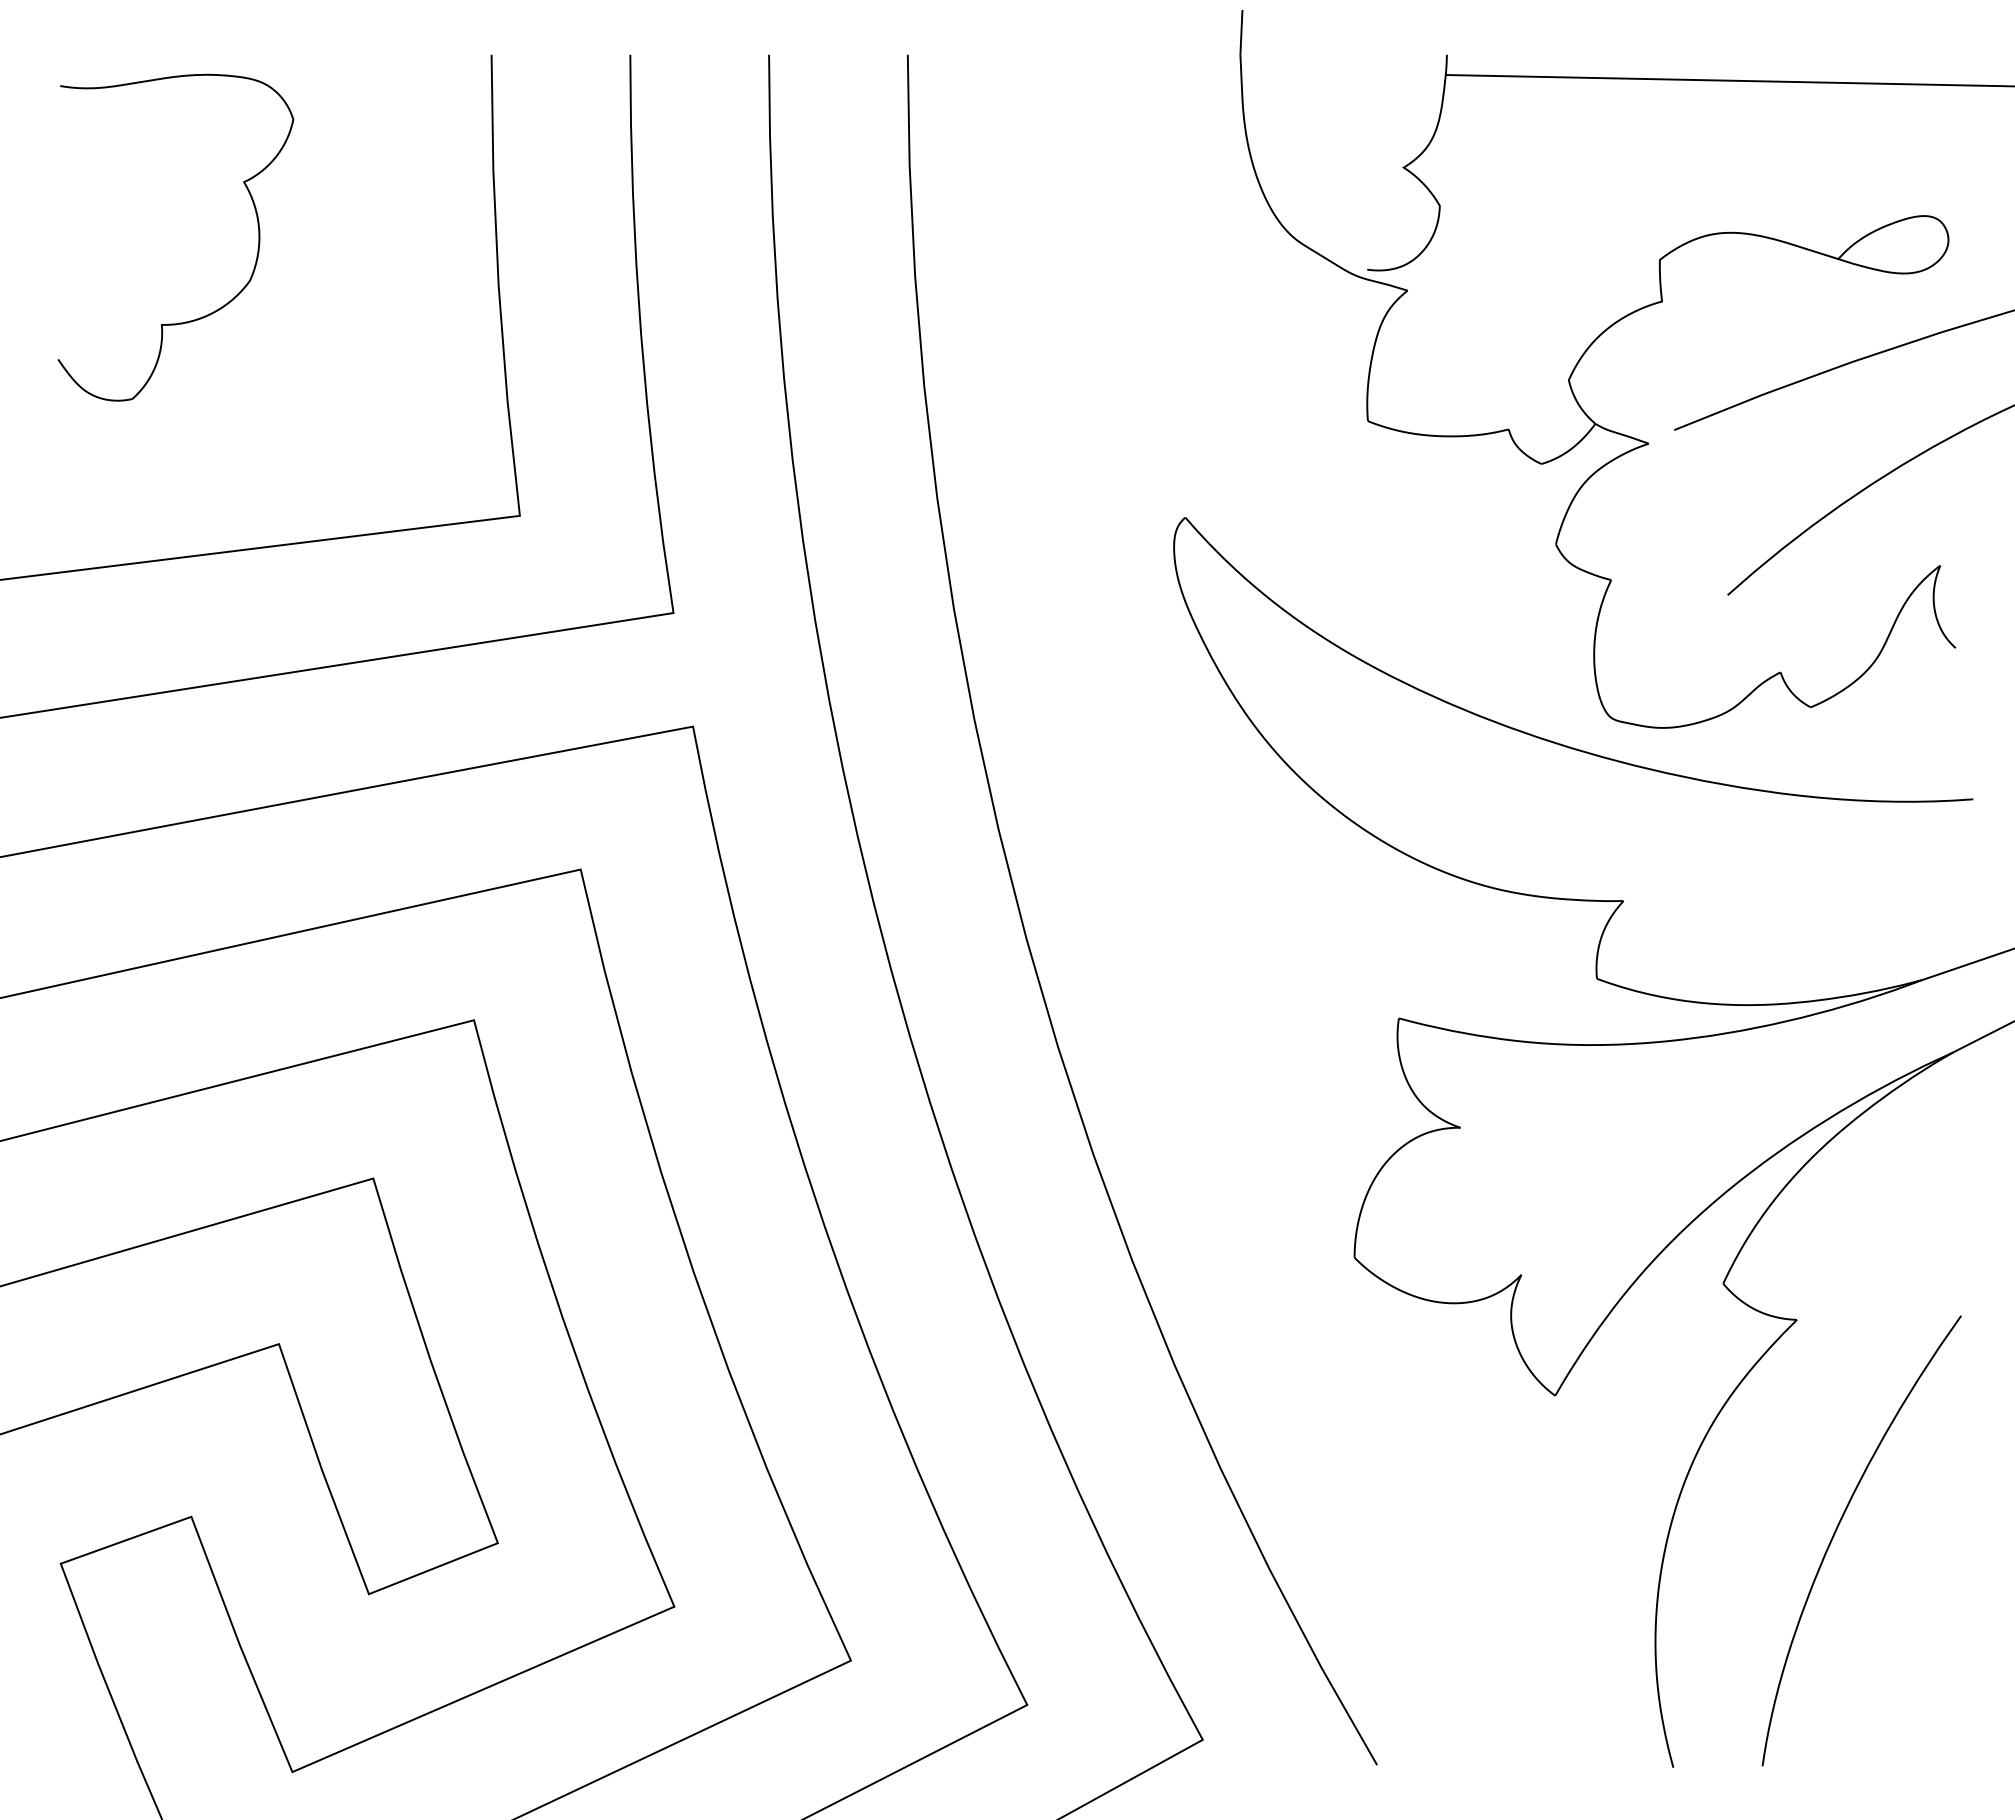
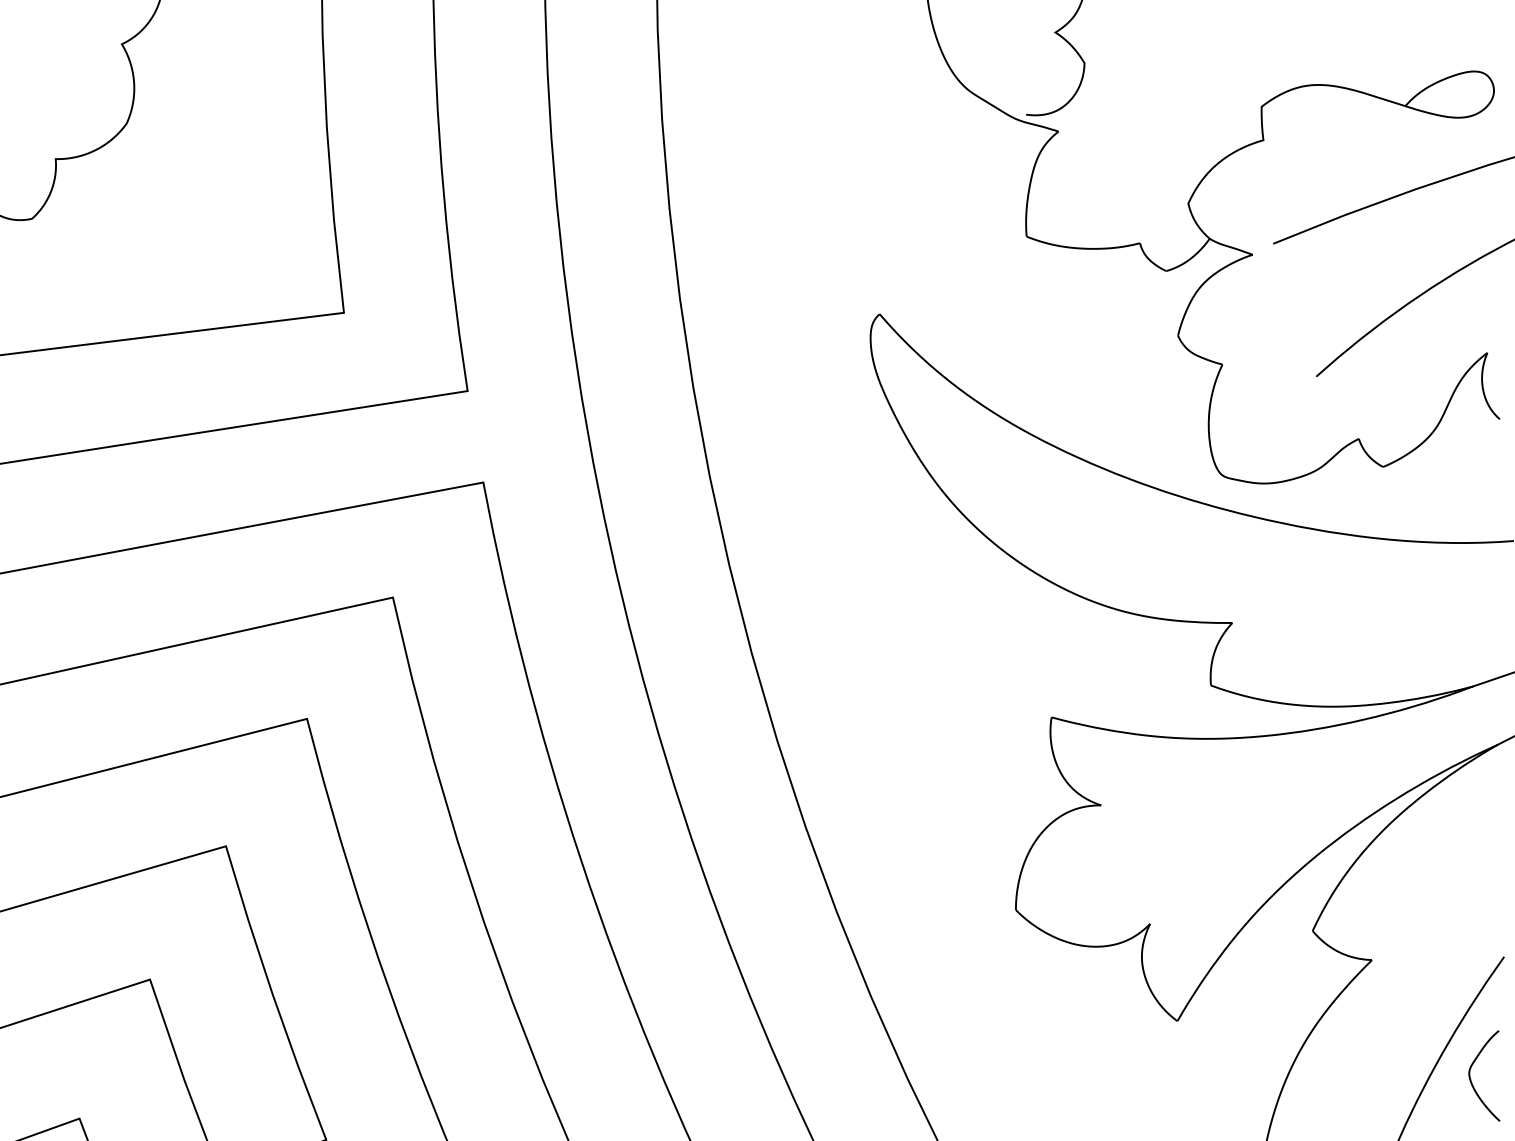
curve: (1920, 1469) -> (1471, 1080), added

